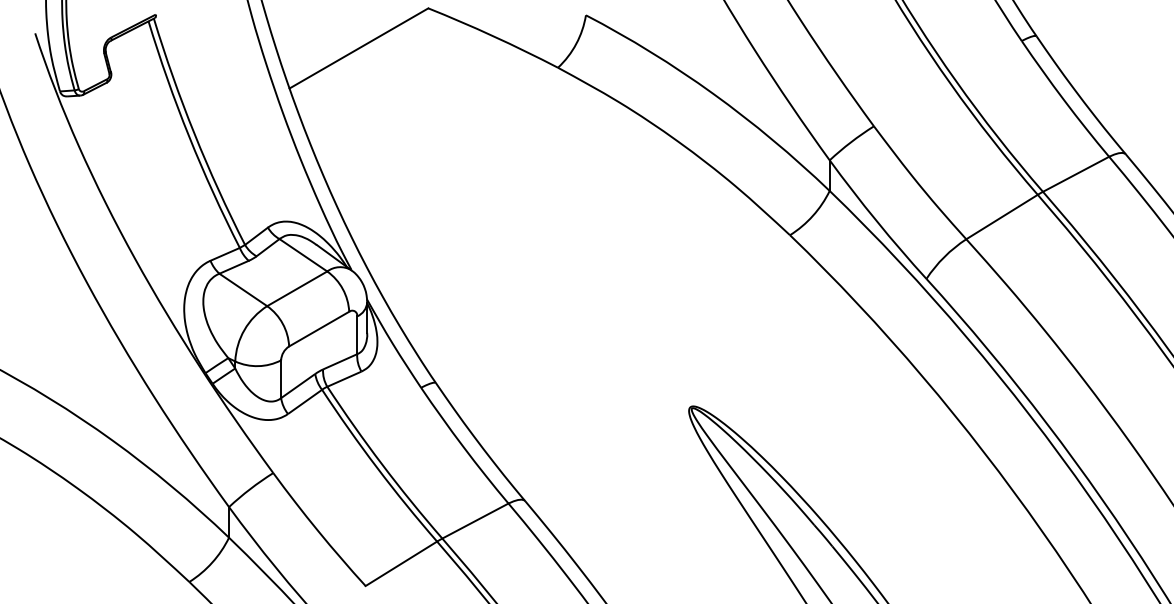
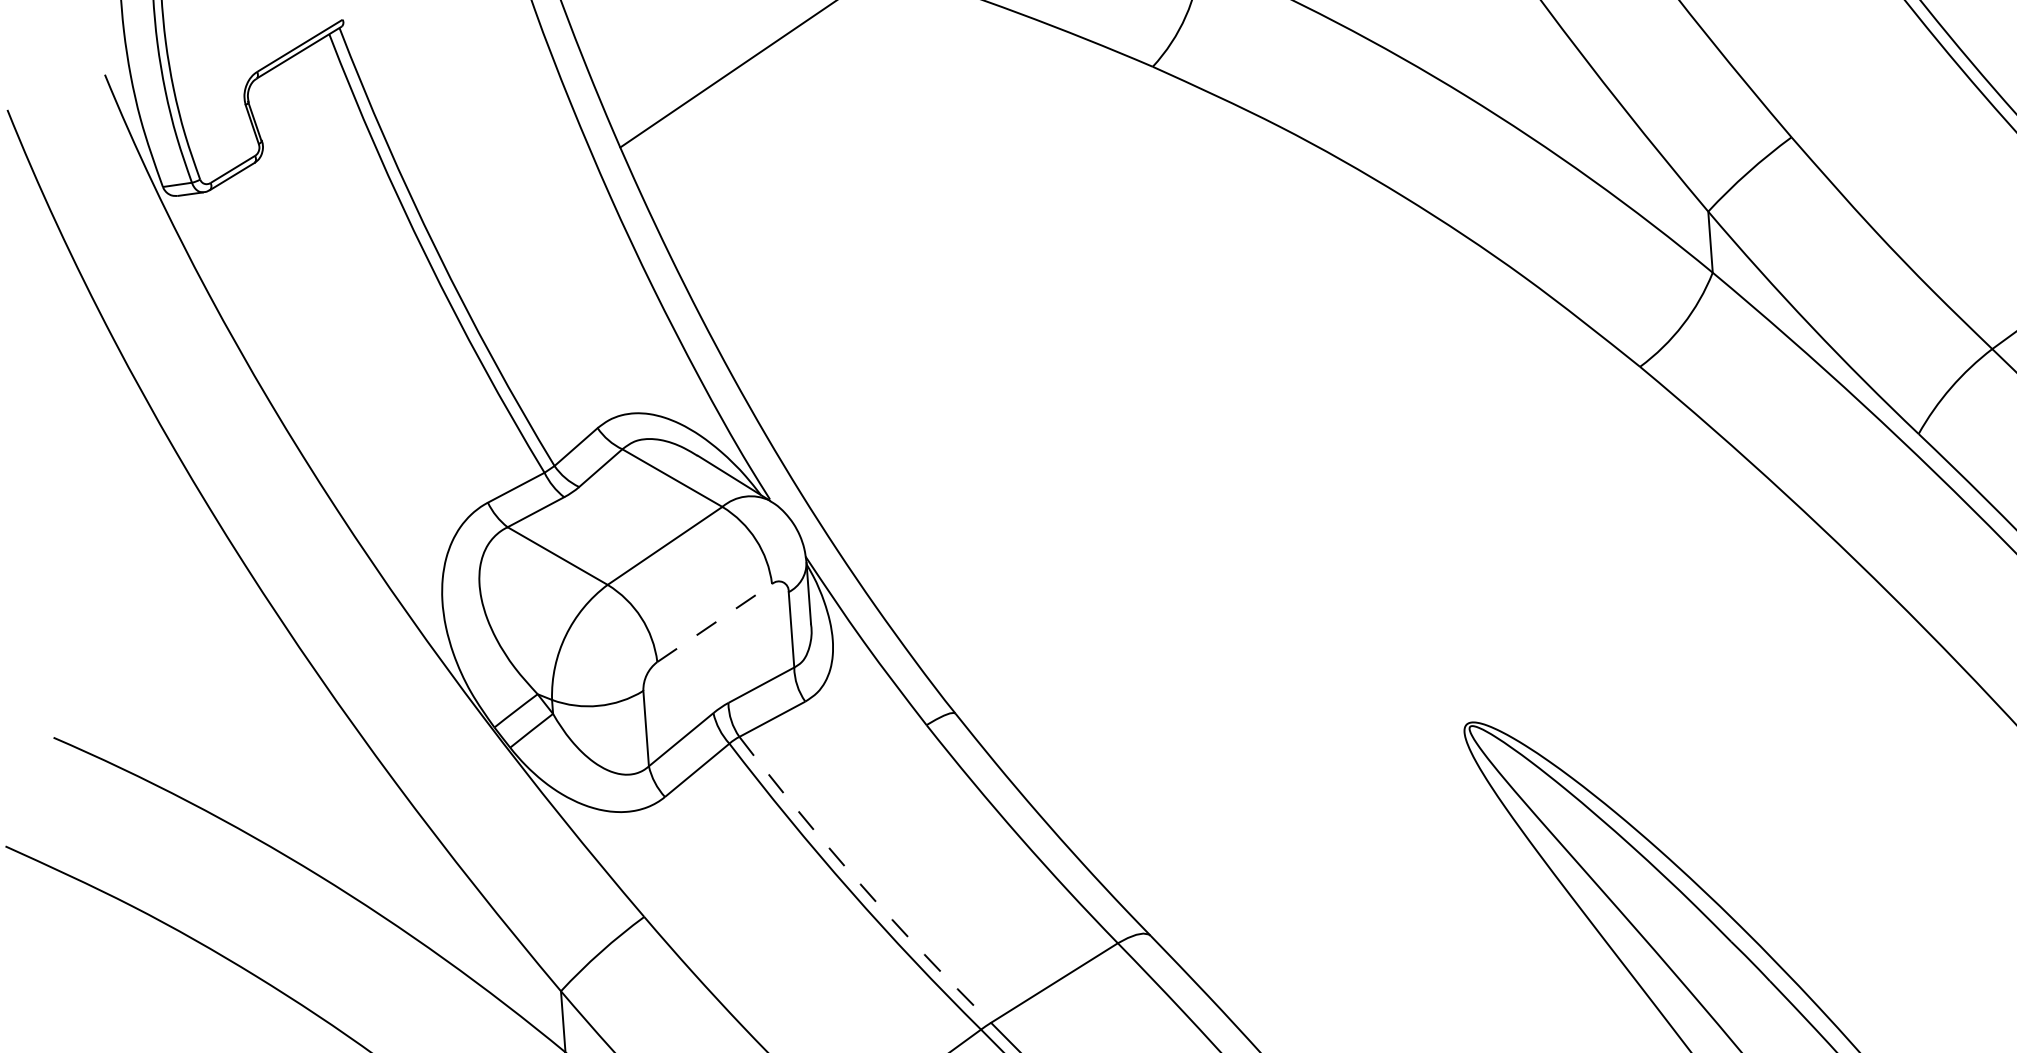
line: (319, 329) -> (715, 623), solid -> dashed
arc: (382, 464) -> (860, 883), solid -> dashed

